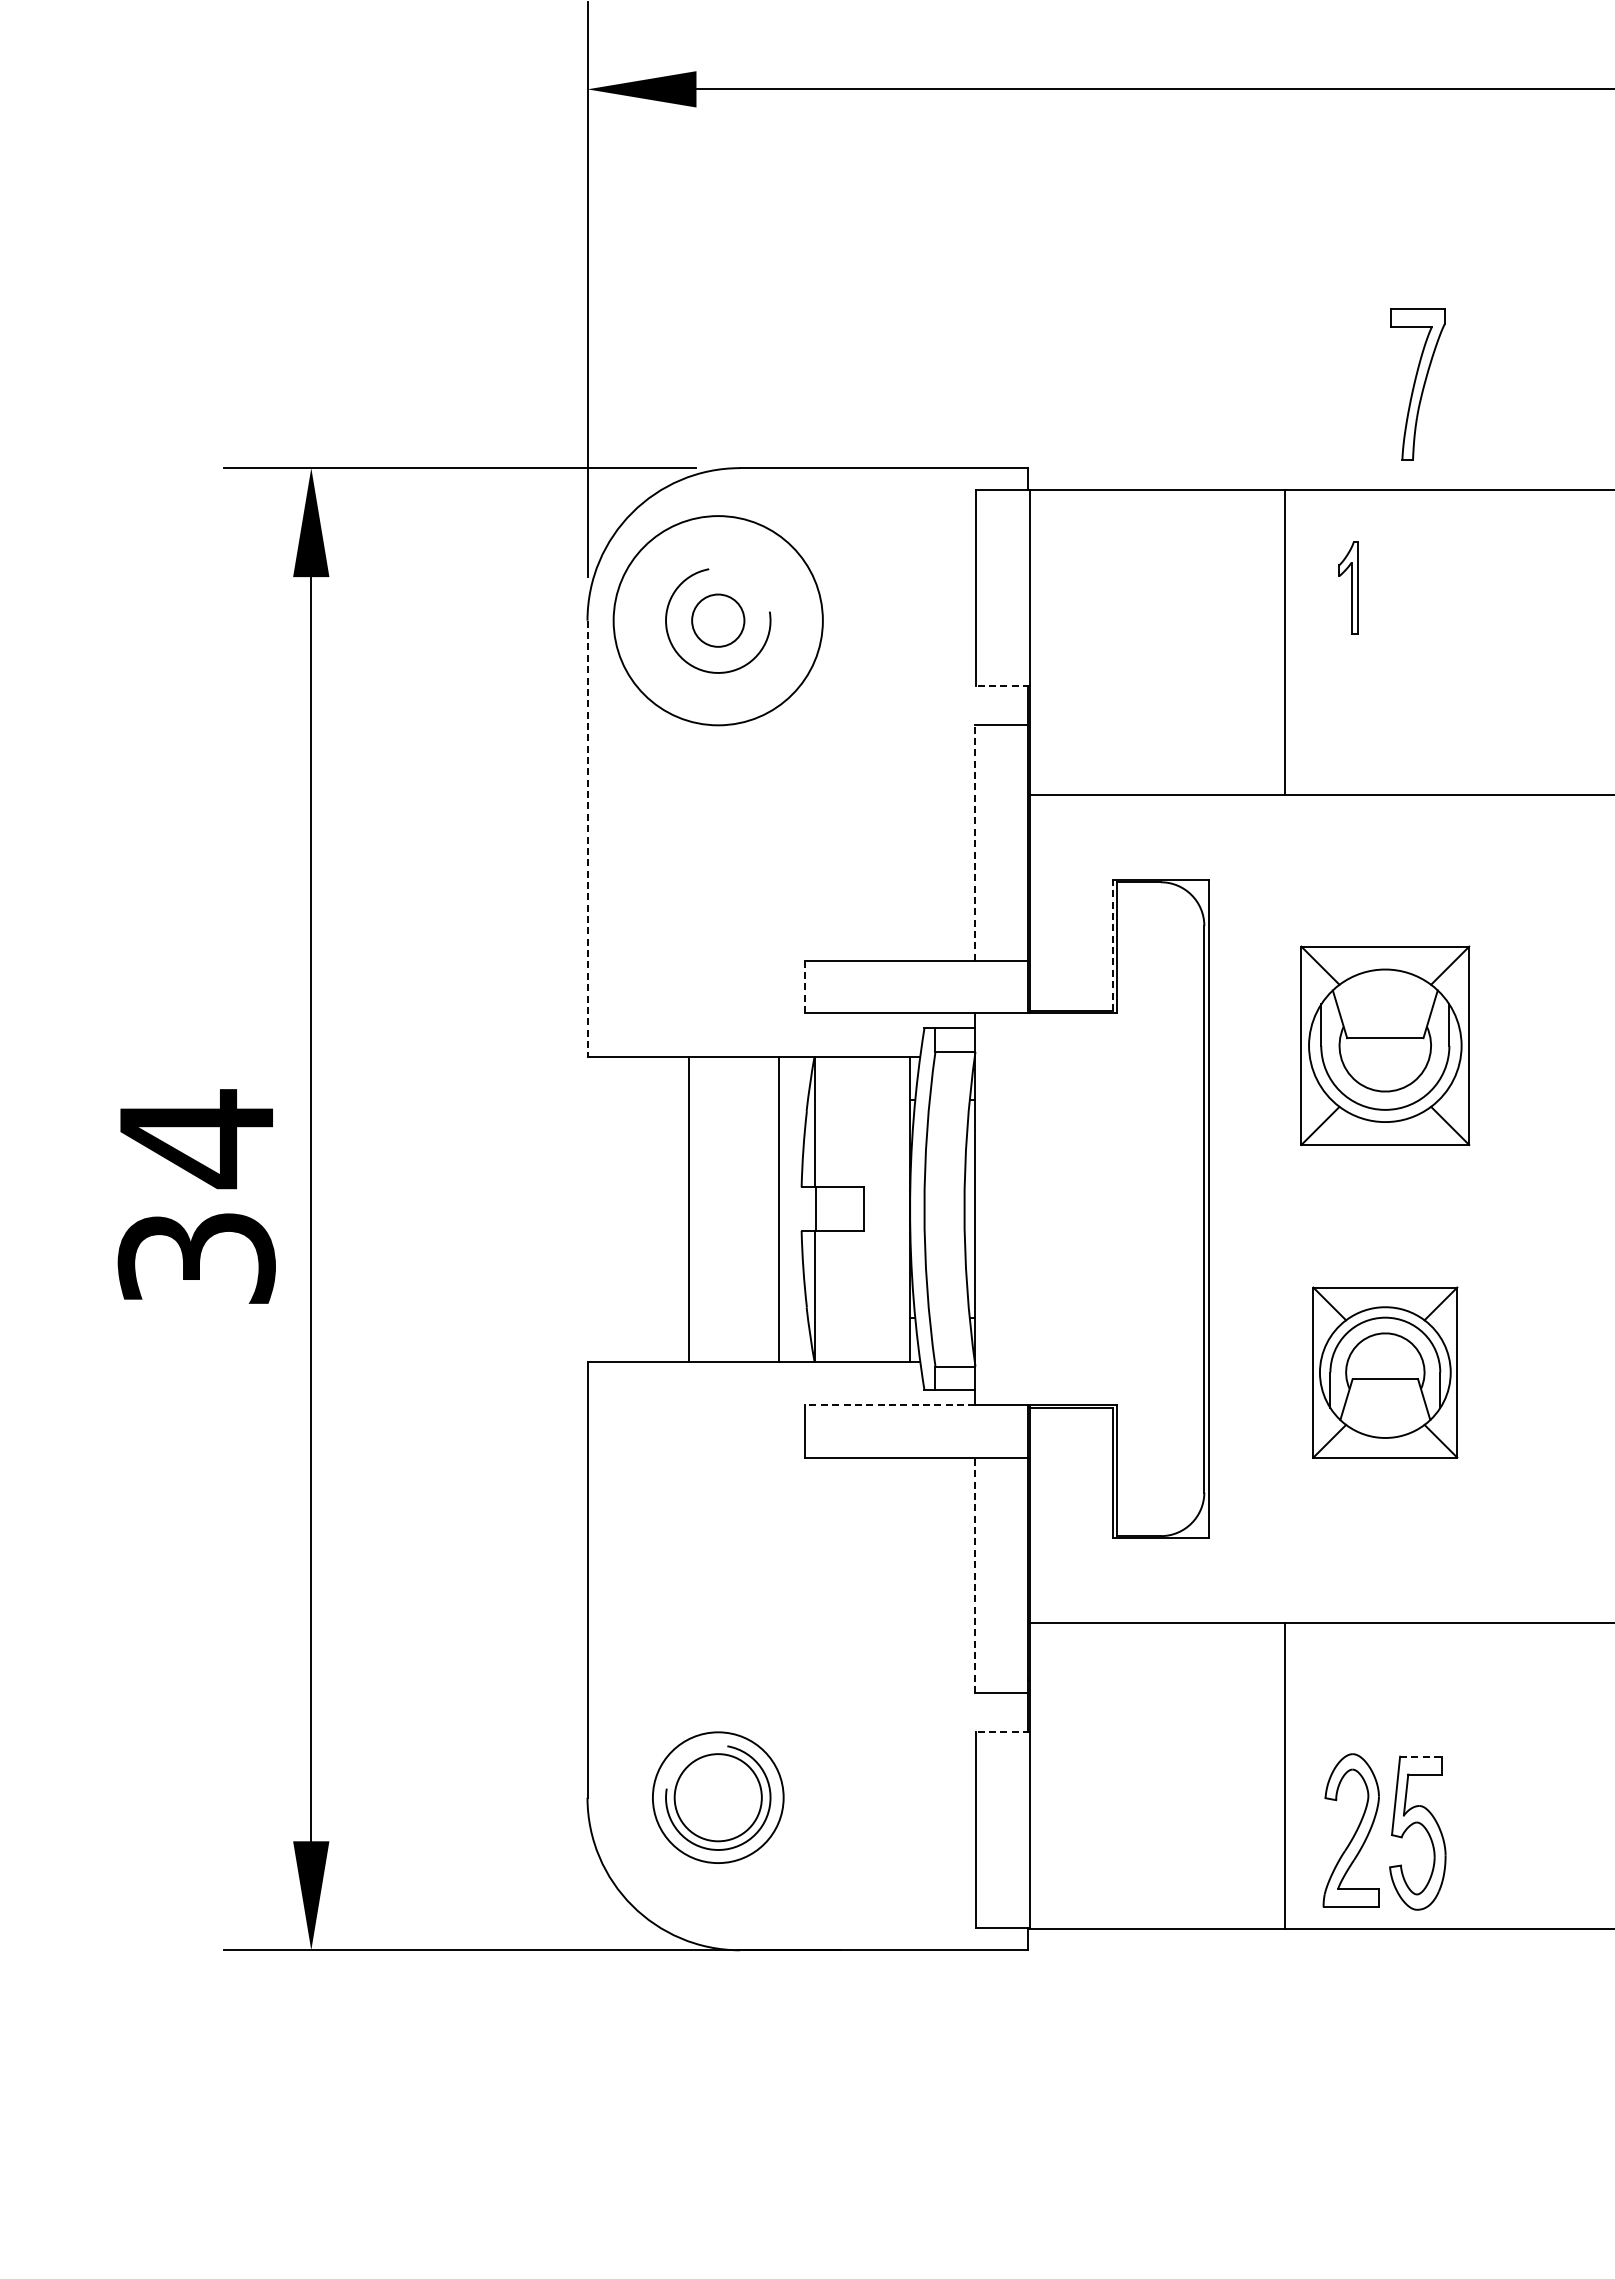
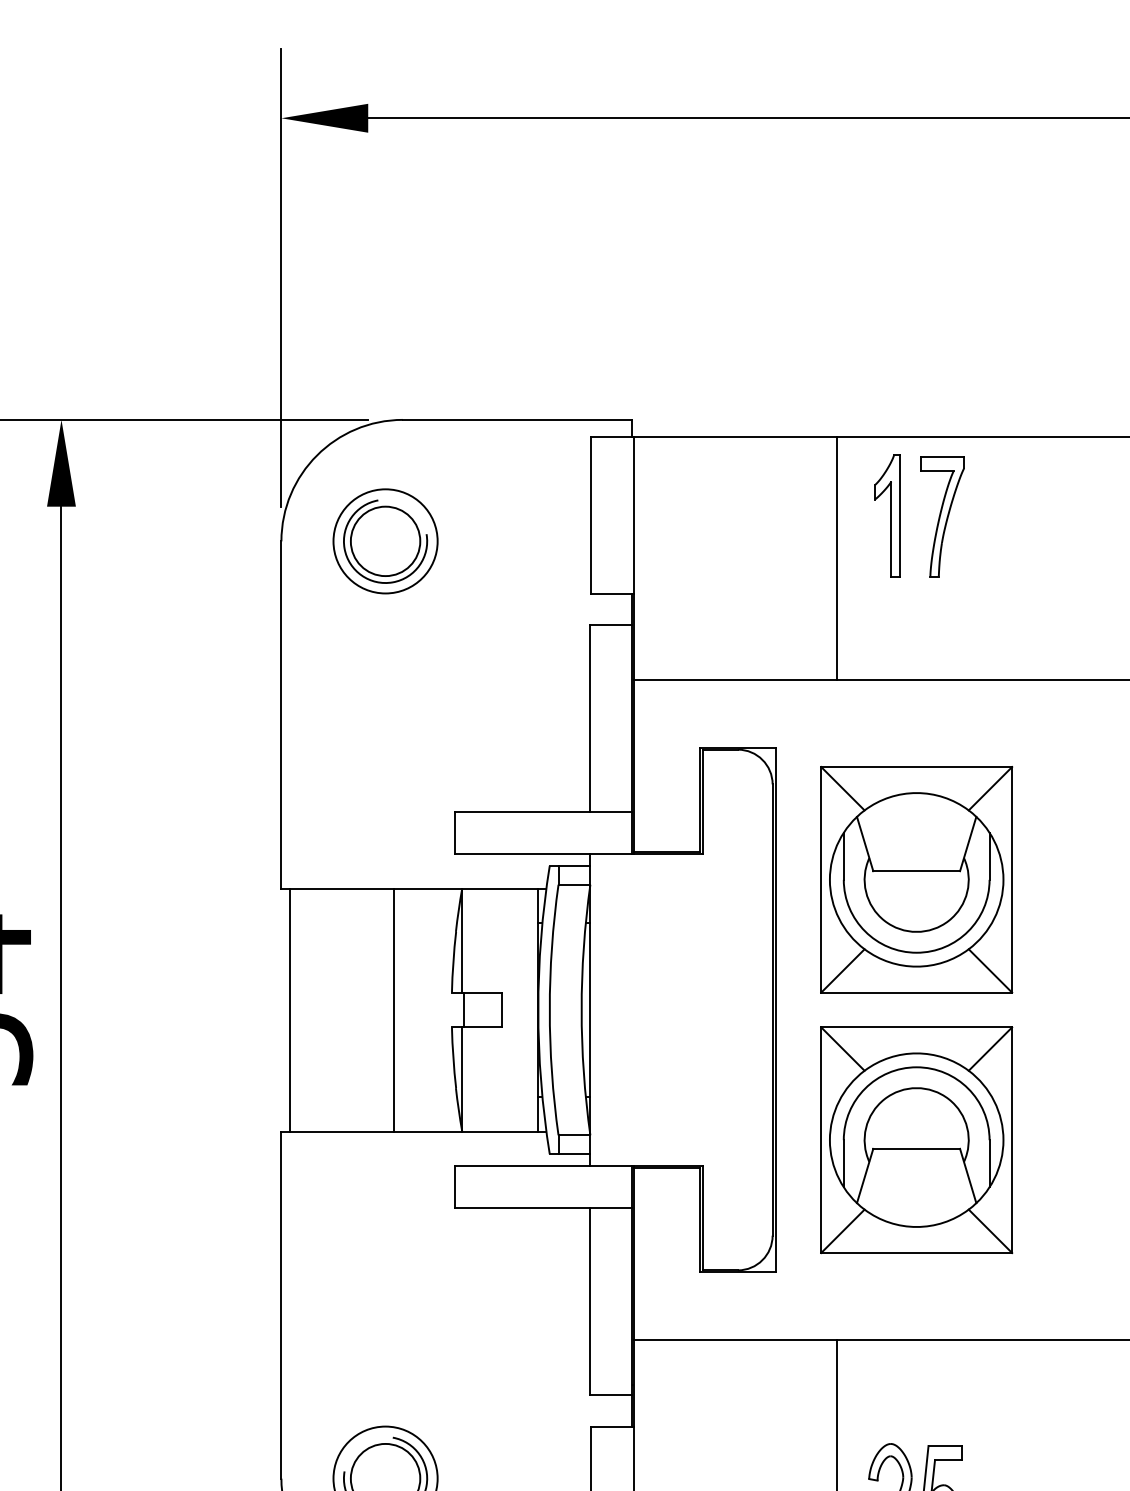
part: (1417, 384) -> (942, 516), moved
part: (1348, 588) -> (887, 515), size x1.67
circle: (717, 620) -> (384, 541), size x0.62
circle: (717, 620) -> (384, 541), size x1.67
line: (1003, 686) -> (612, 593), dashed -> solid
line: (587, 838) -> (281, 714), dashed -> solid
line: (975, 843) -> (590, 718), dashed -> solid
line: (1112, 944) -> (699, 799), dashed -> solid
line: (805, 986) -> (455, 832), dashed -> solid
part: (1385, 1045) -> (916, 879), size x1.43
line: (689, 1208) -> (290, 1009), moved
line: (779, 1208) -> (394, 1009), moved
part: (1385, 1372) -> (916, 1140), size x1.67
line: (889, 1405) -> (521, 1166), dashed -> solid
line: (975, 1575) -> (590, 1301), dashed -> solid
line: (1003, 1732) -> (612, 1426), dashed -> solid
line: (1420, 1756) -> (944, 1445), dashed -> solid

